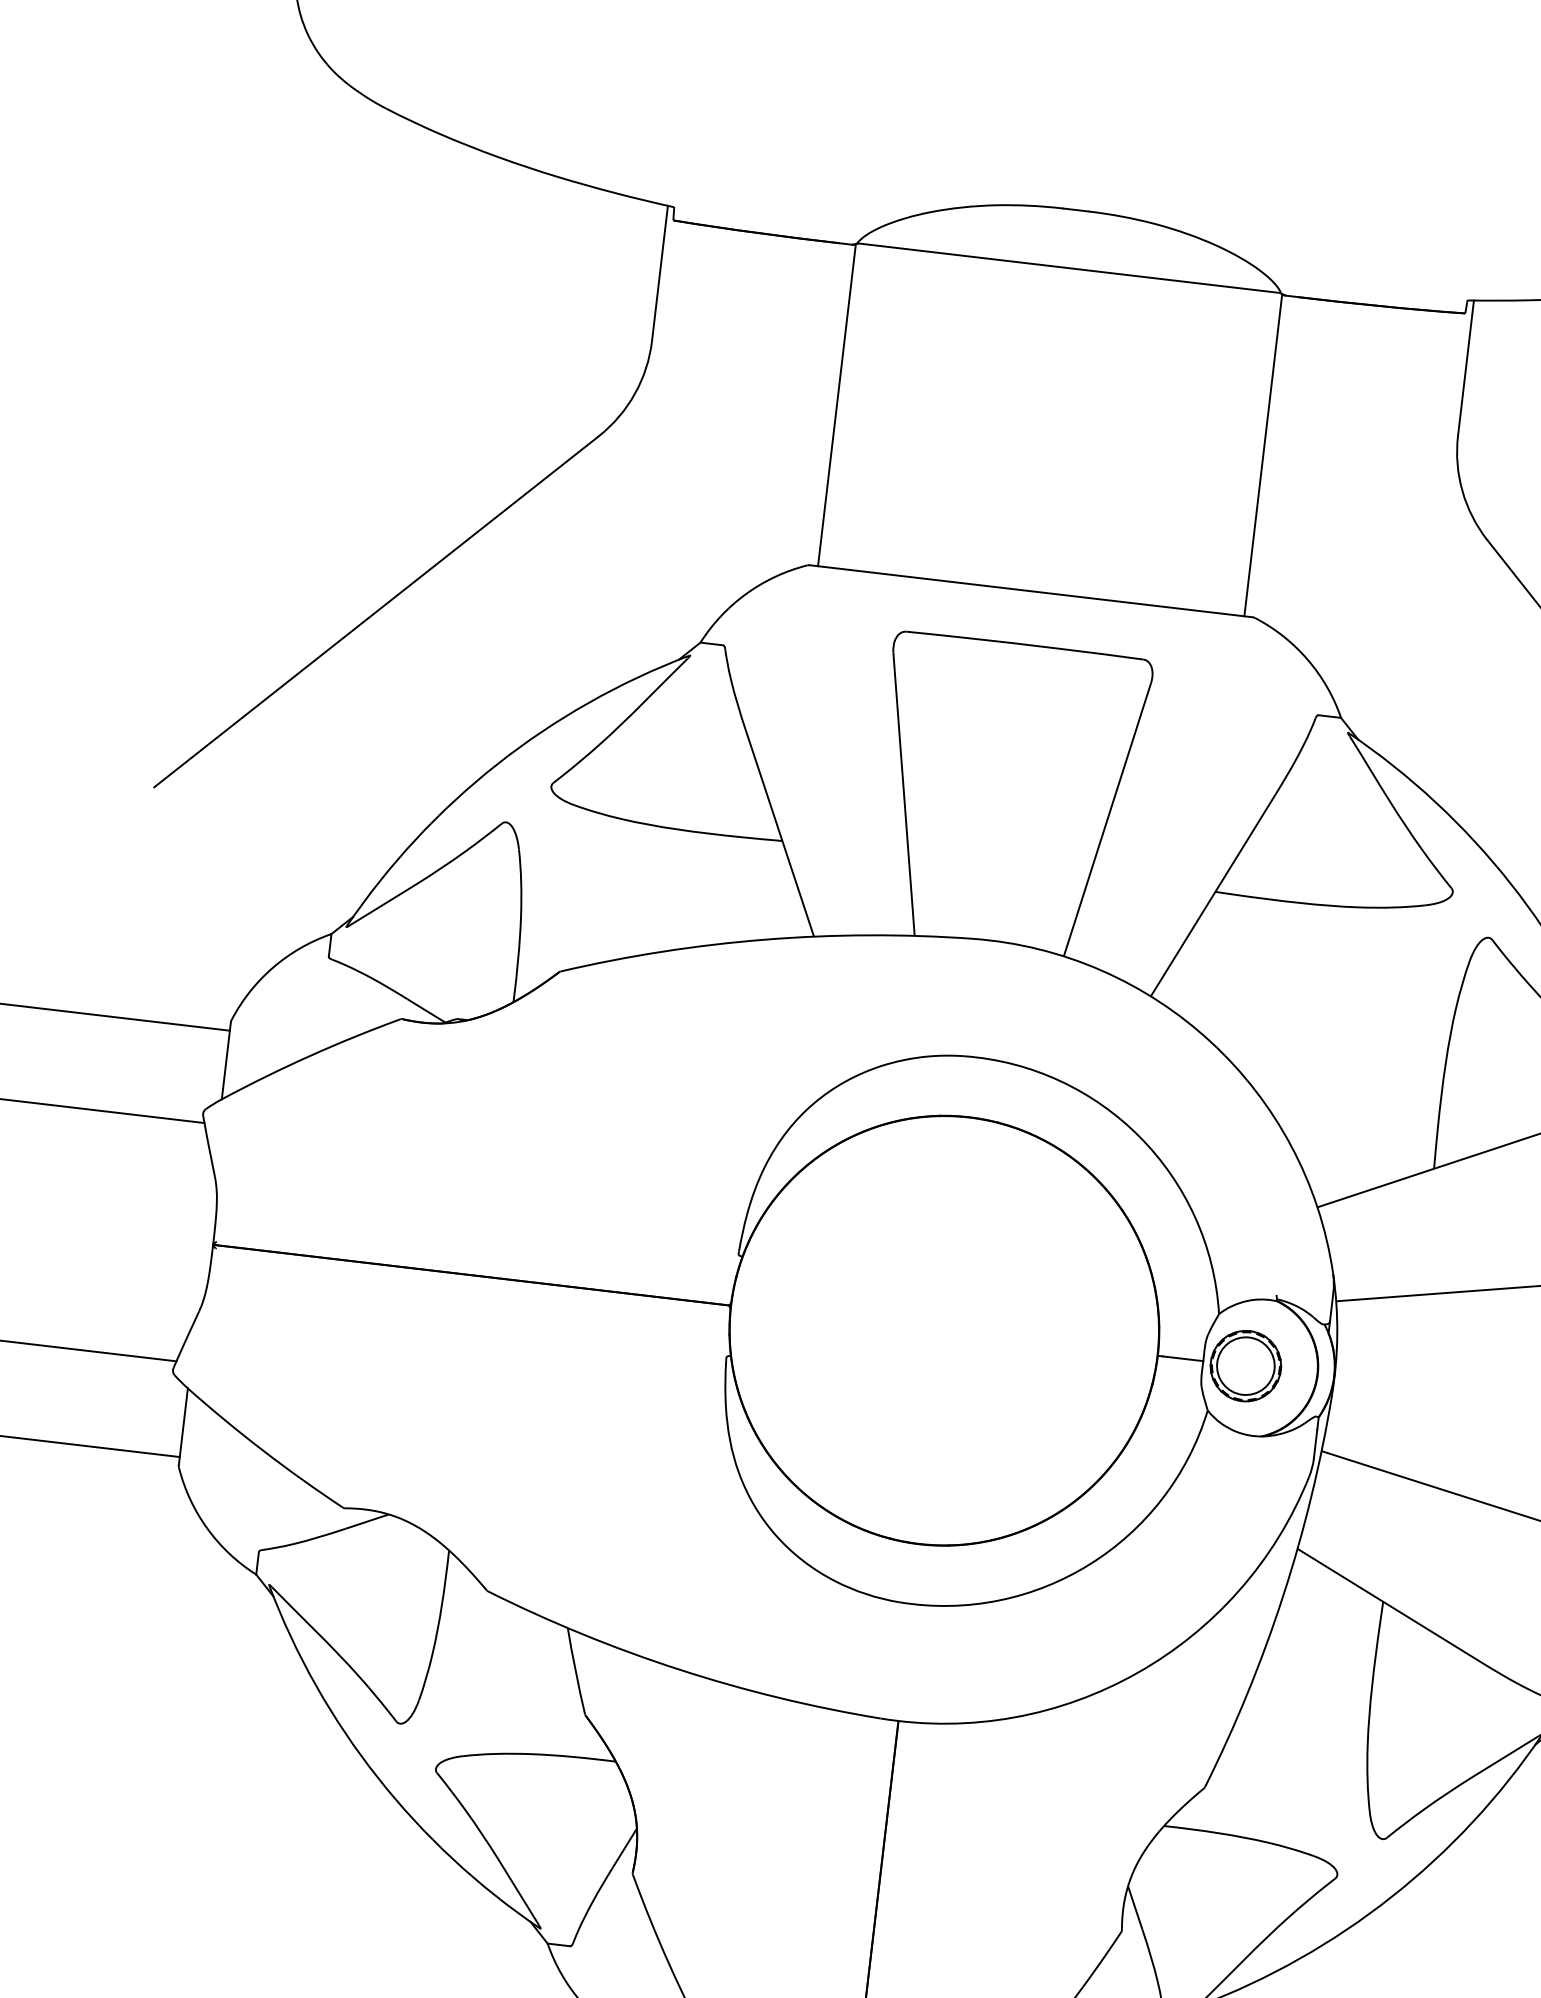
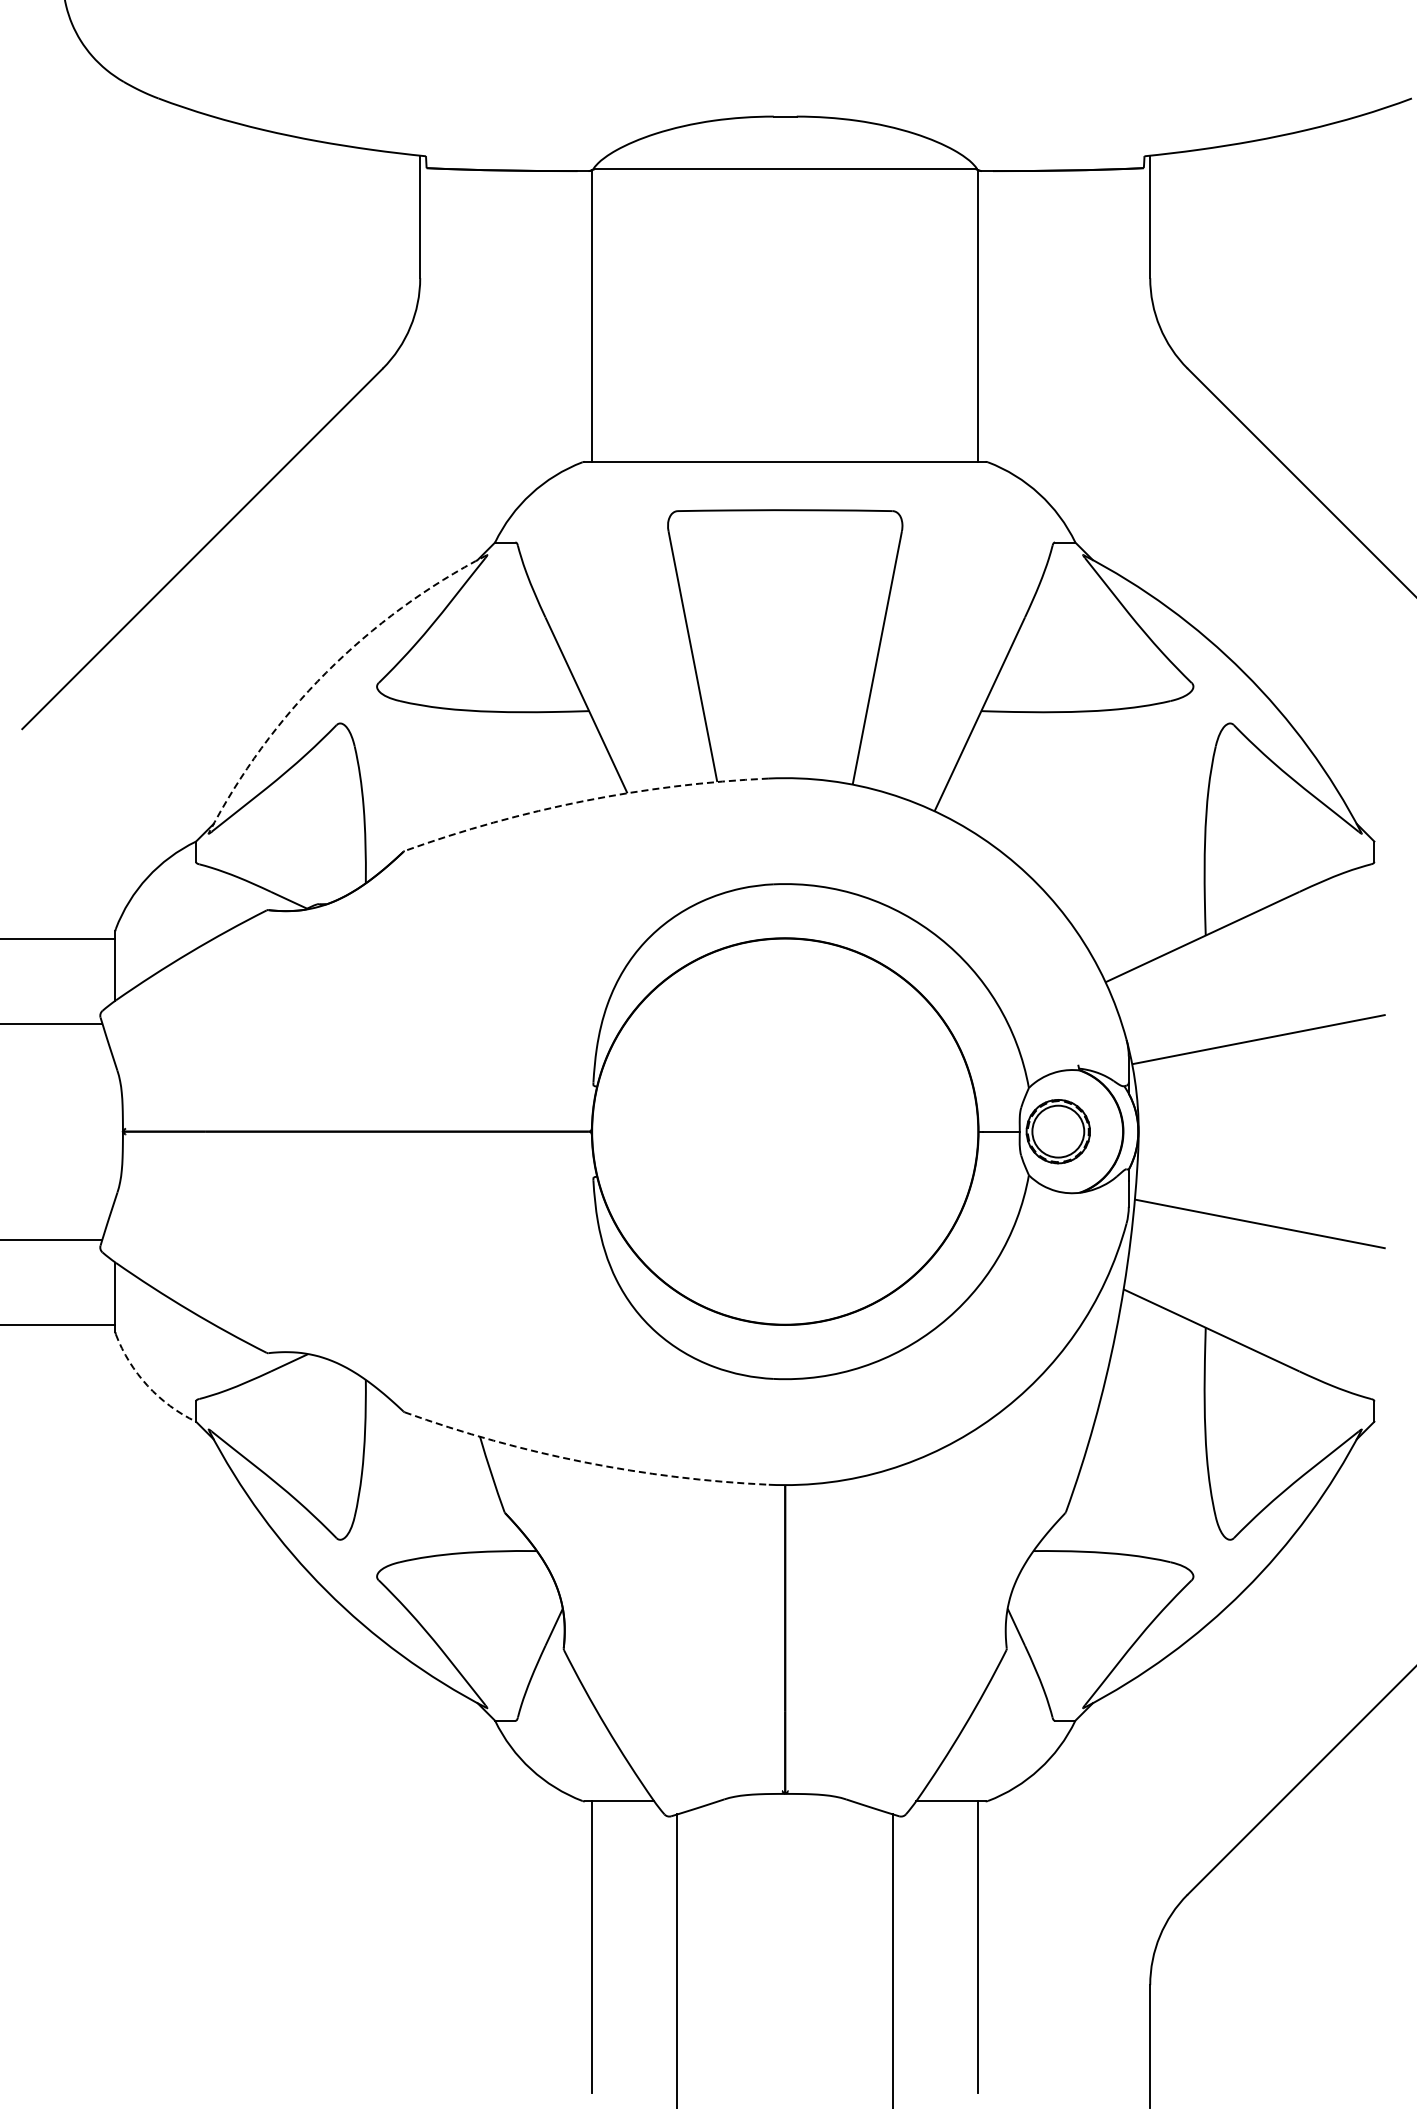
arc: (497, 764) -> (326, 672), solid -> dashed
arc: (765, 940) -> (584, 801), solid -> dashed
arc: (207, 1528) -> (147, 1385), solid -> dashed
arc: (679, 1670) -> (584, 1462), solid -> dashed

